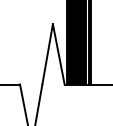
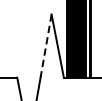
line: (47, 54) -> (45, 46), solid -> dashed

